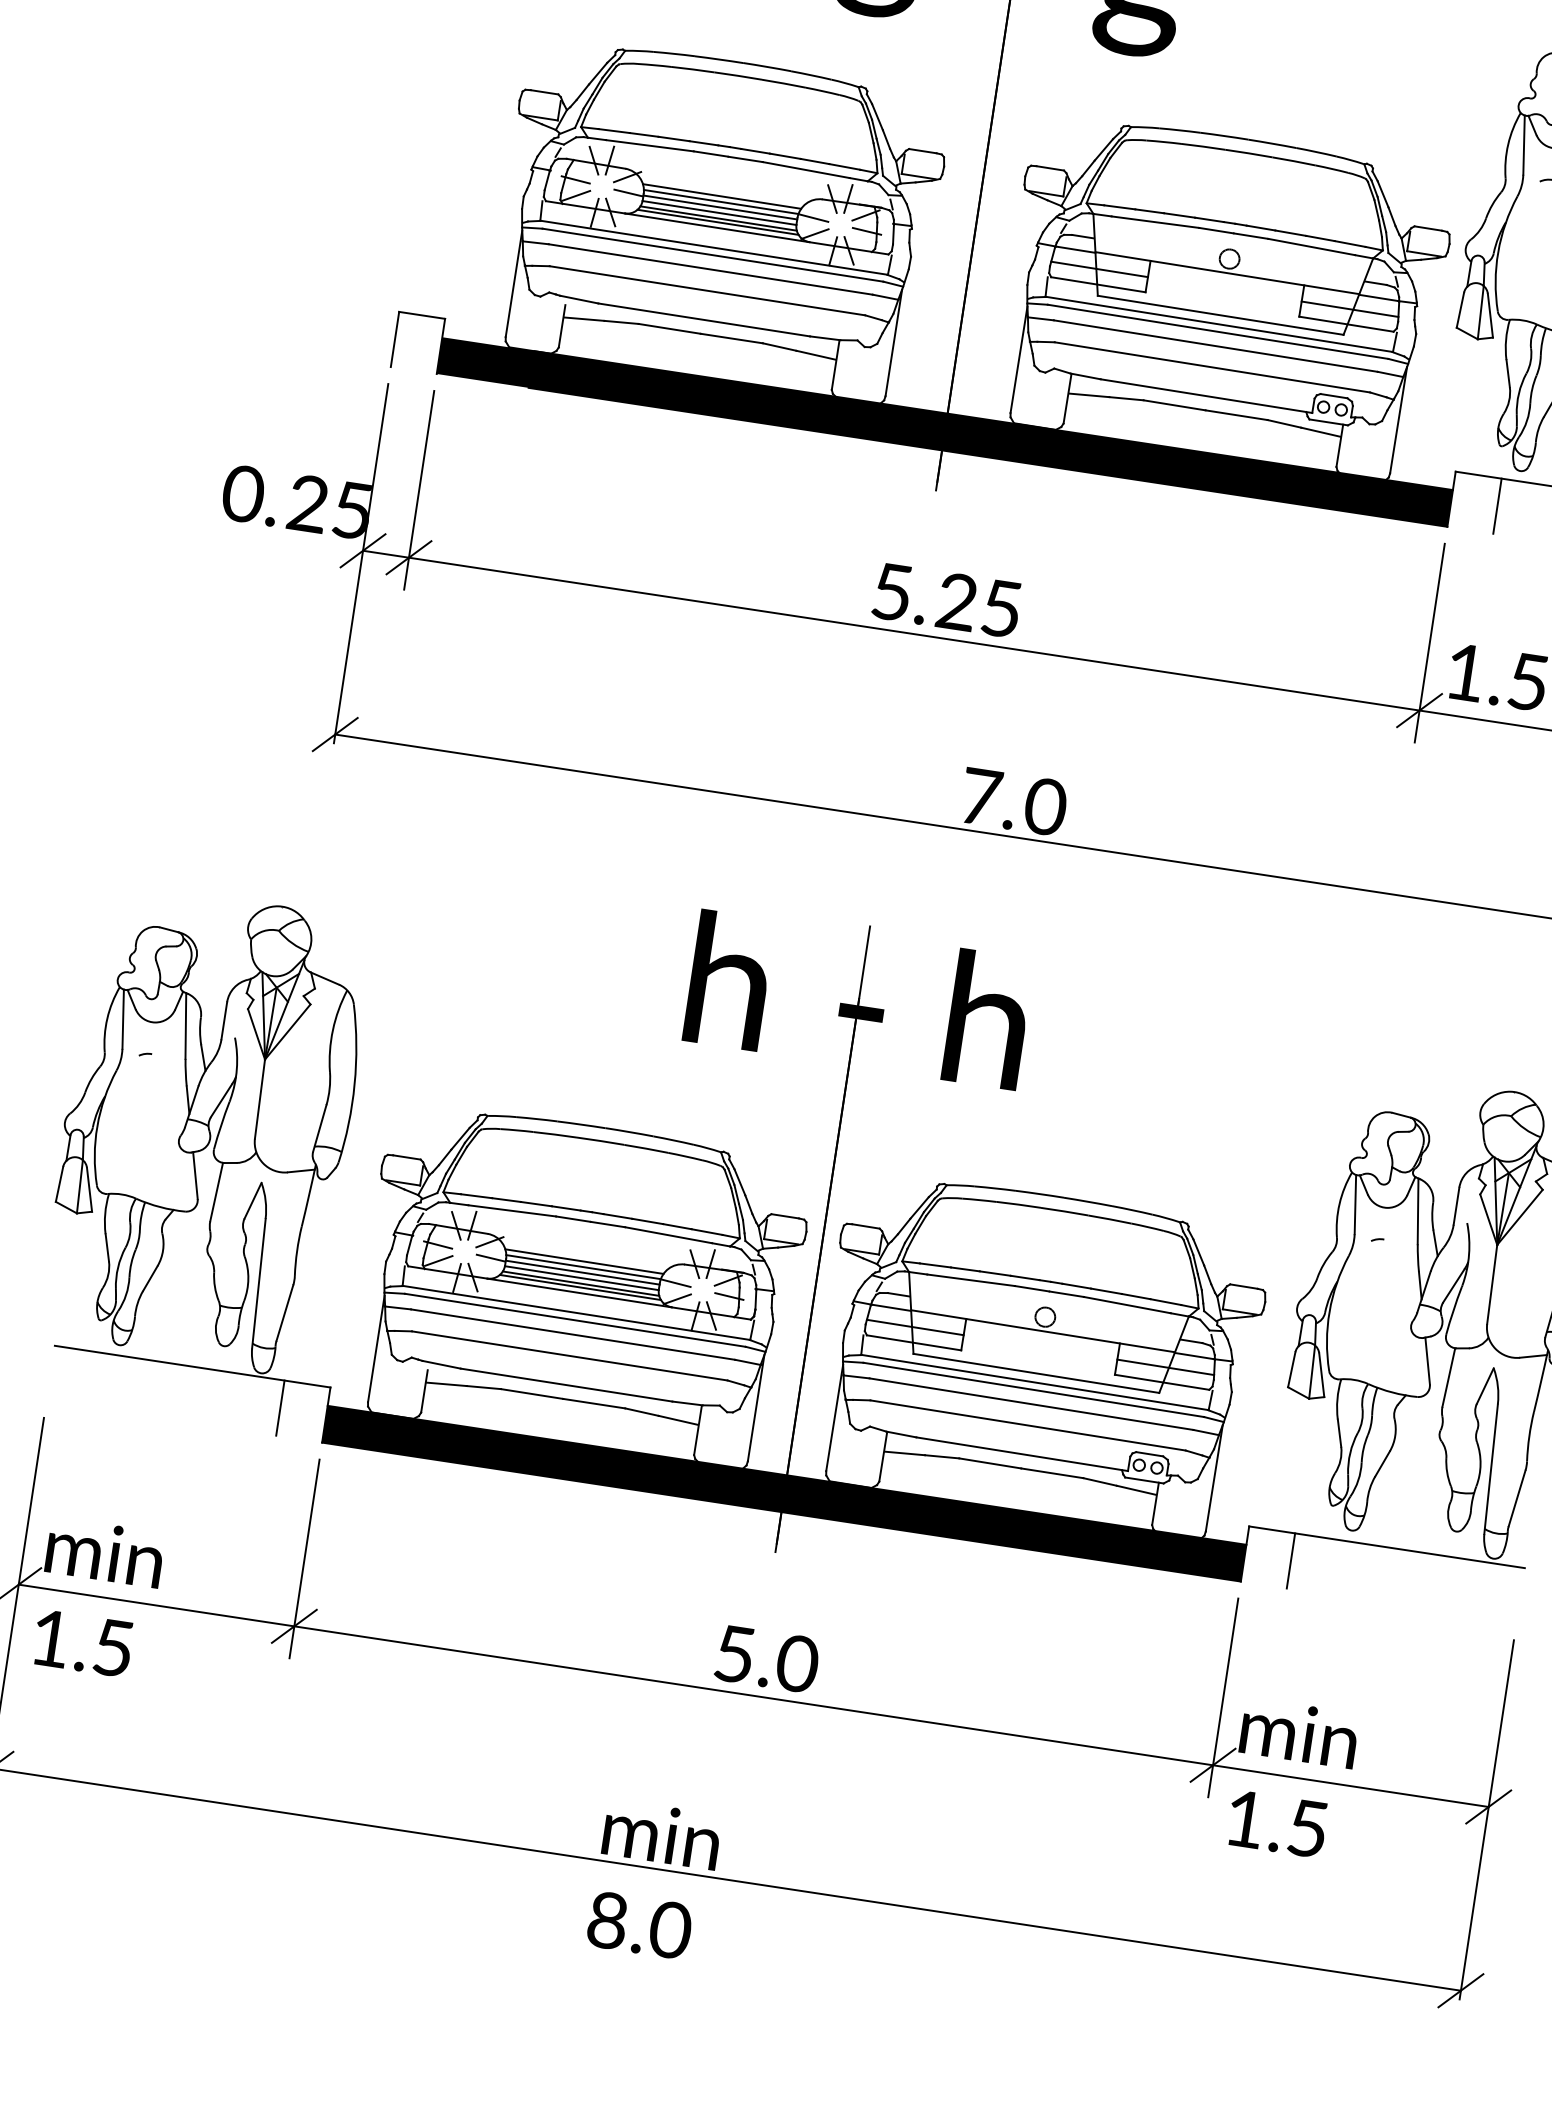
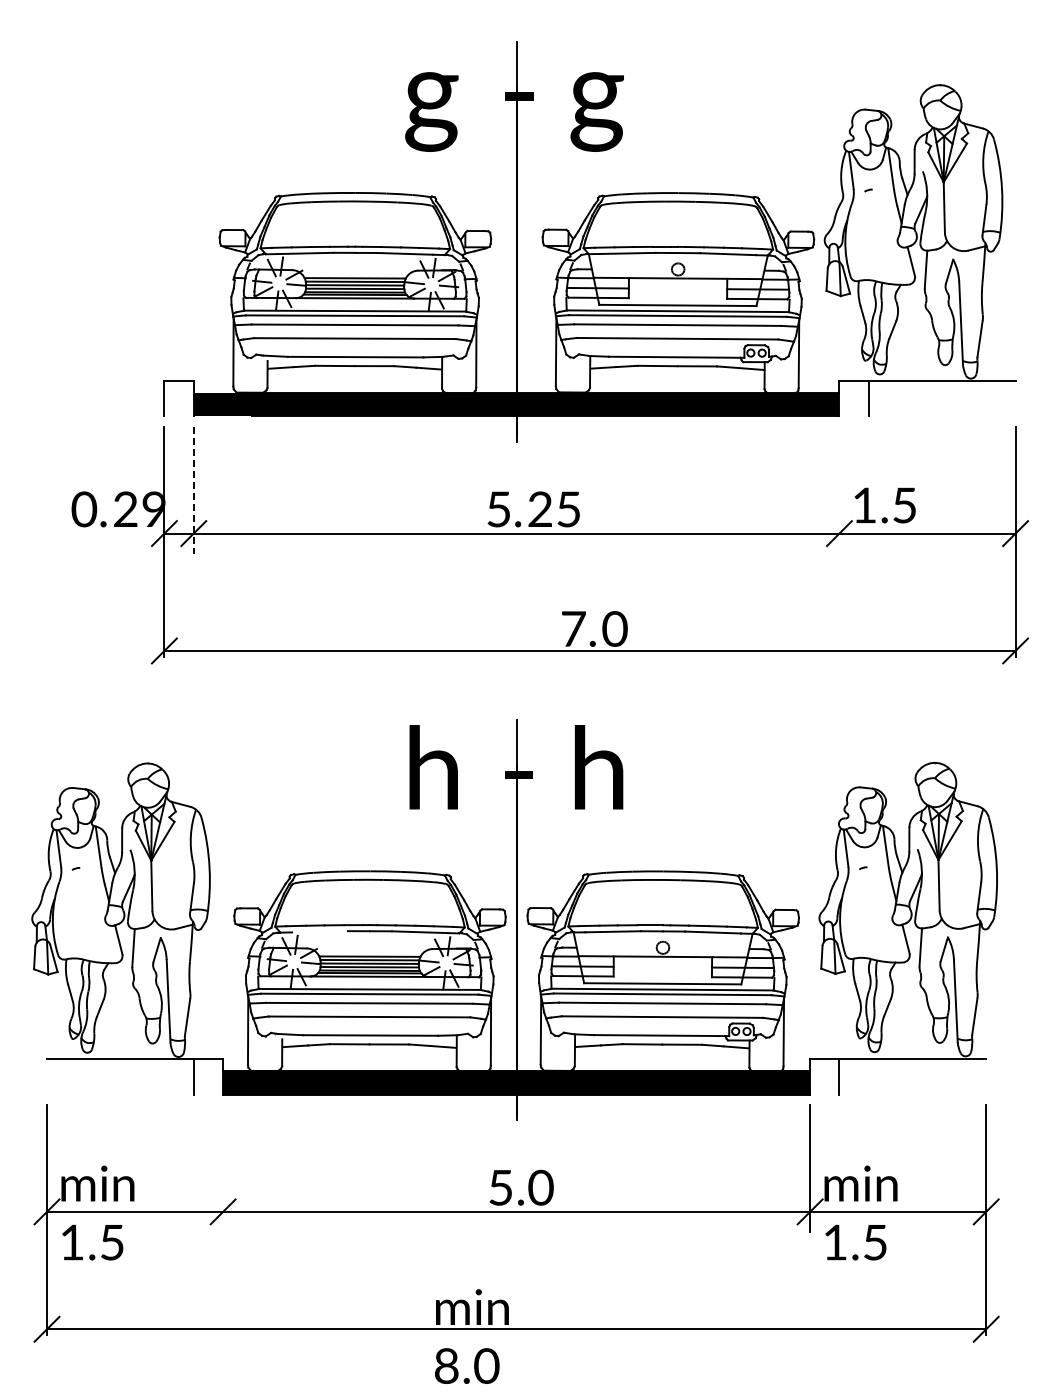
line: (418, 490) -> (193, 490), solid -> dashed
text: (351, 510) -> (153, 509), 25 -> 29
line: (1429, 643) -> (839, 490), removed
line: (511, 1210) -> (319, 931), removed
line: (305, 1558) -> (223, 1168), removed

